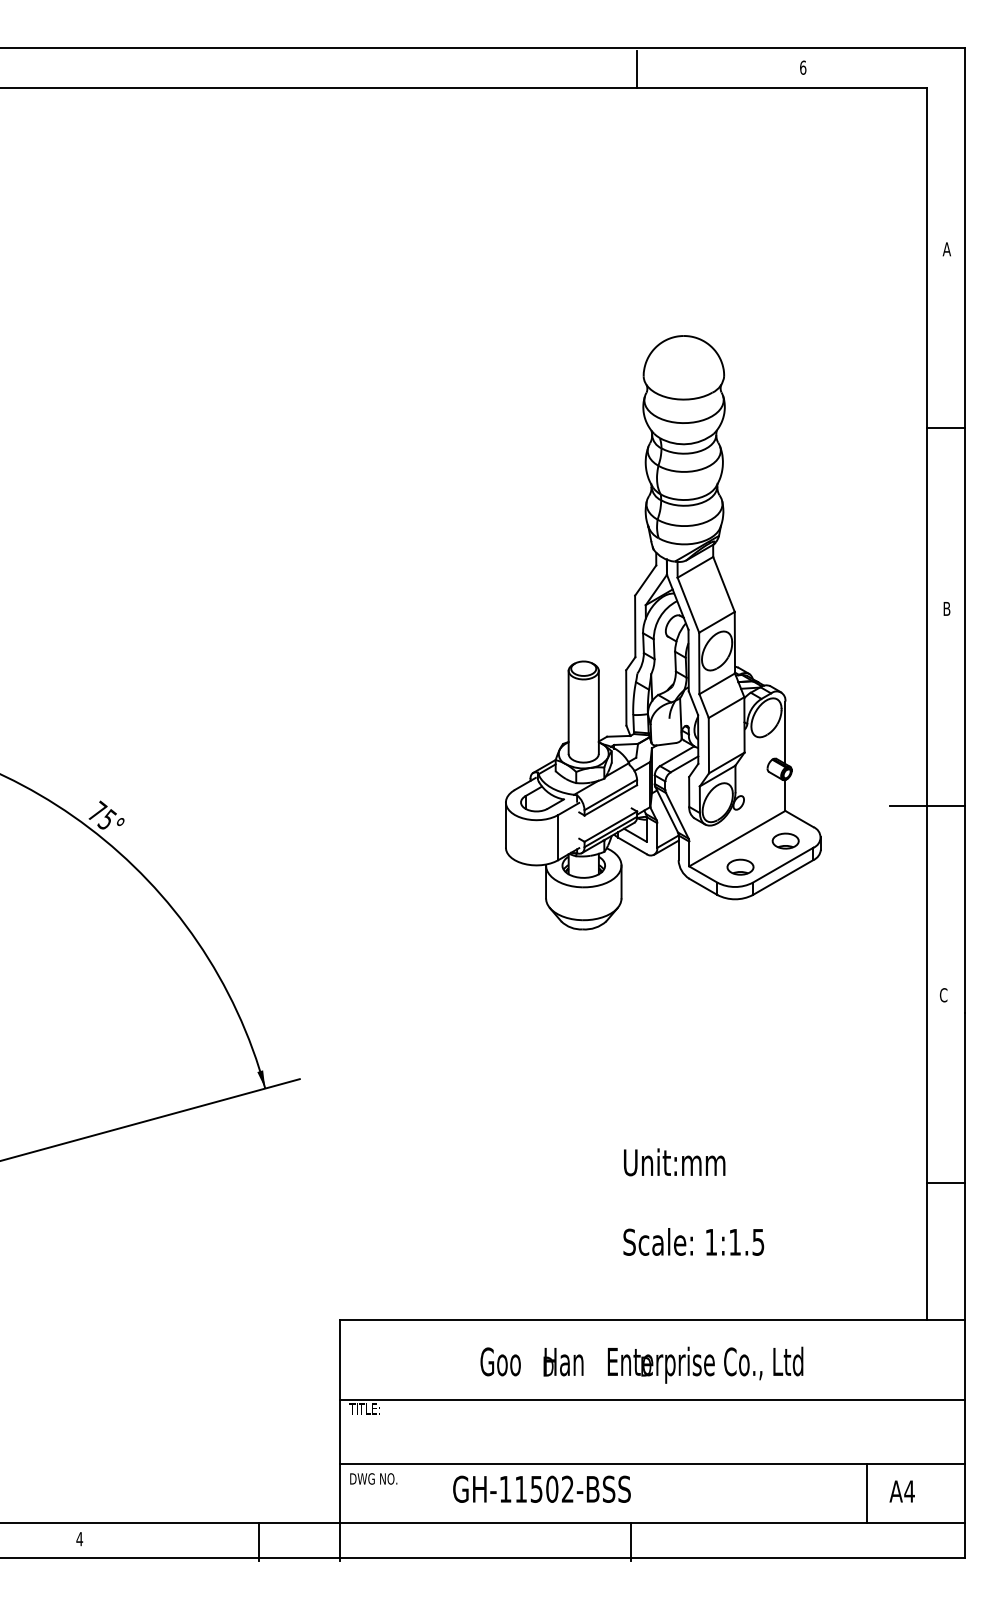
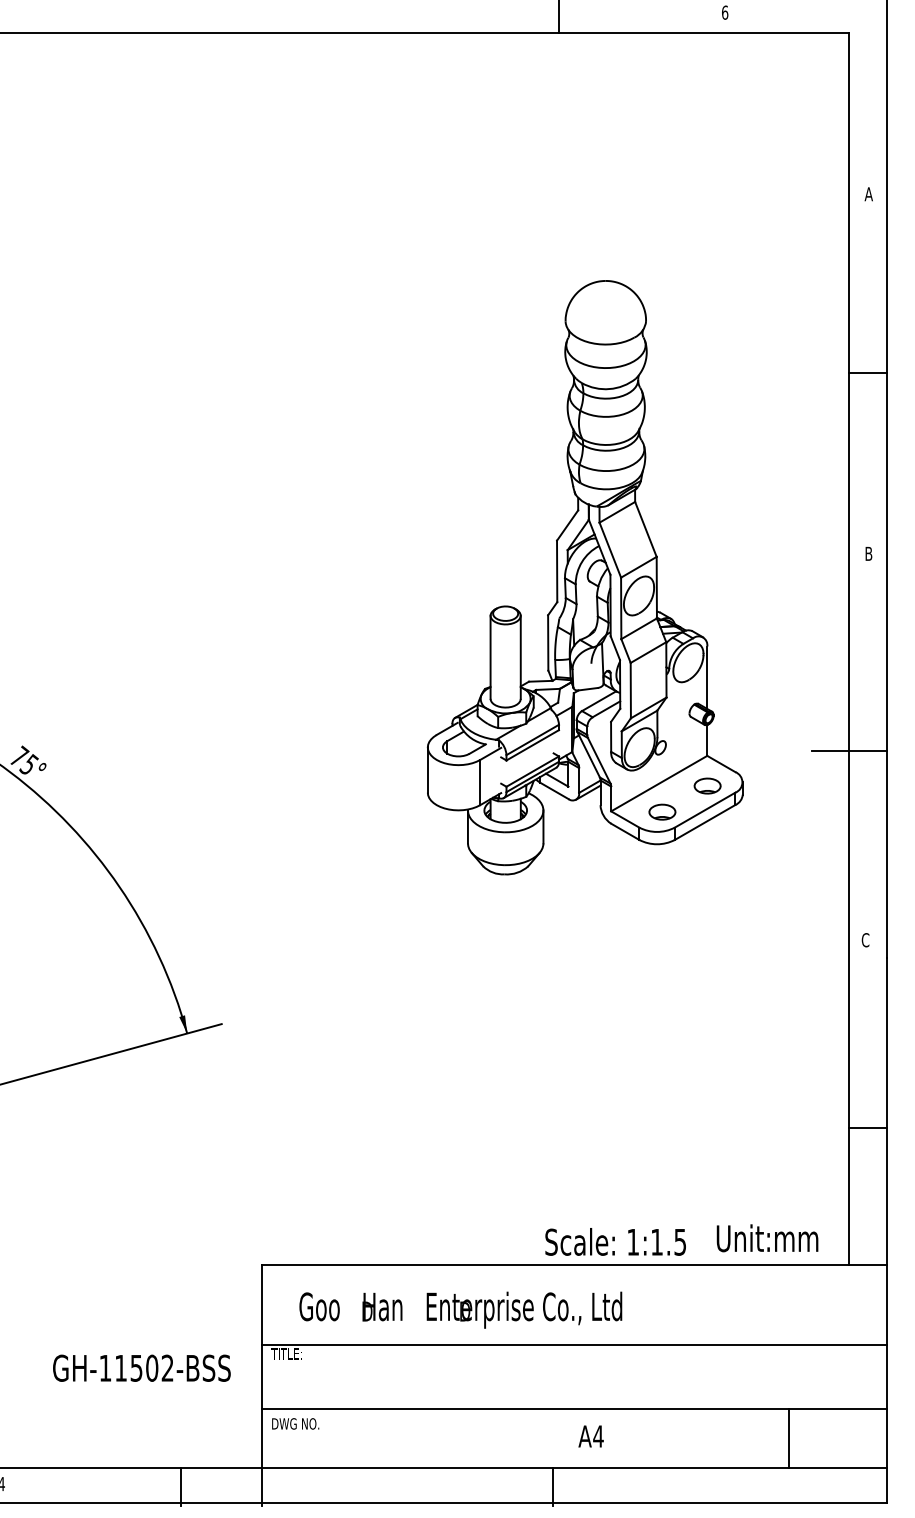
text: (674, 1162) -> (767, 1238), moved
text: (693, 1241) -> (615, 1241), moved
text: (641, 1364) -> (460, 1309), moved
text: (541, 1488) -> (141, 1367), moved
text: (901, 1491) -> (590, 1436), moved

